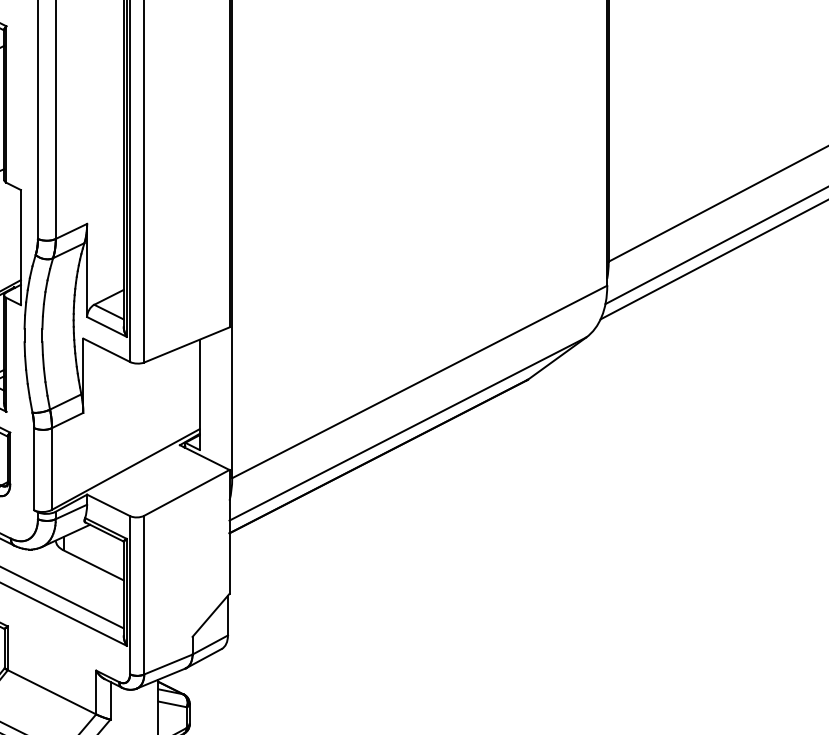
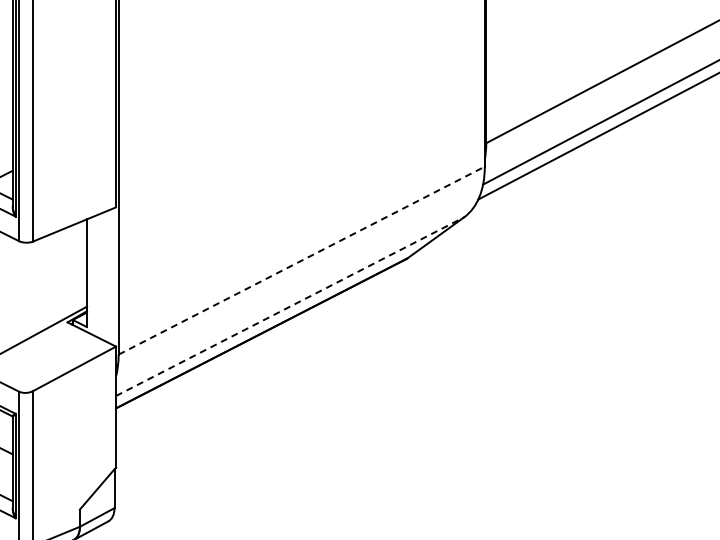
line: (419, 381) -> (301, 260), solid -> dashed
line: (408, 428) -> (290, 306), solid -> dashed

